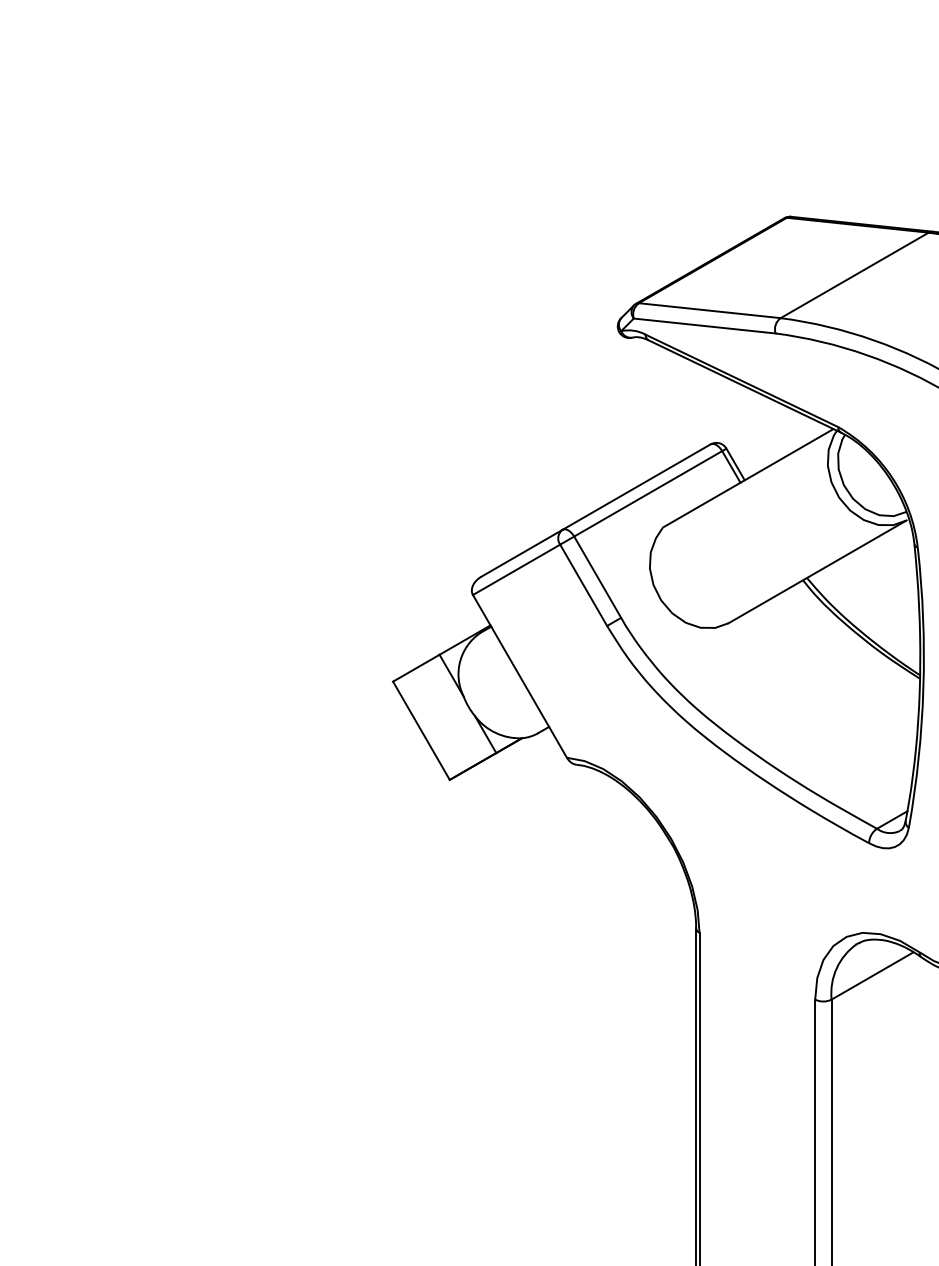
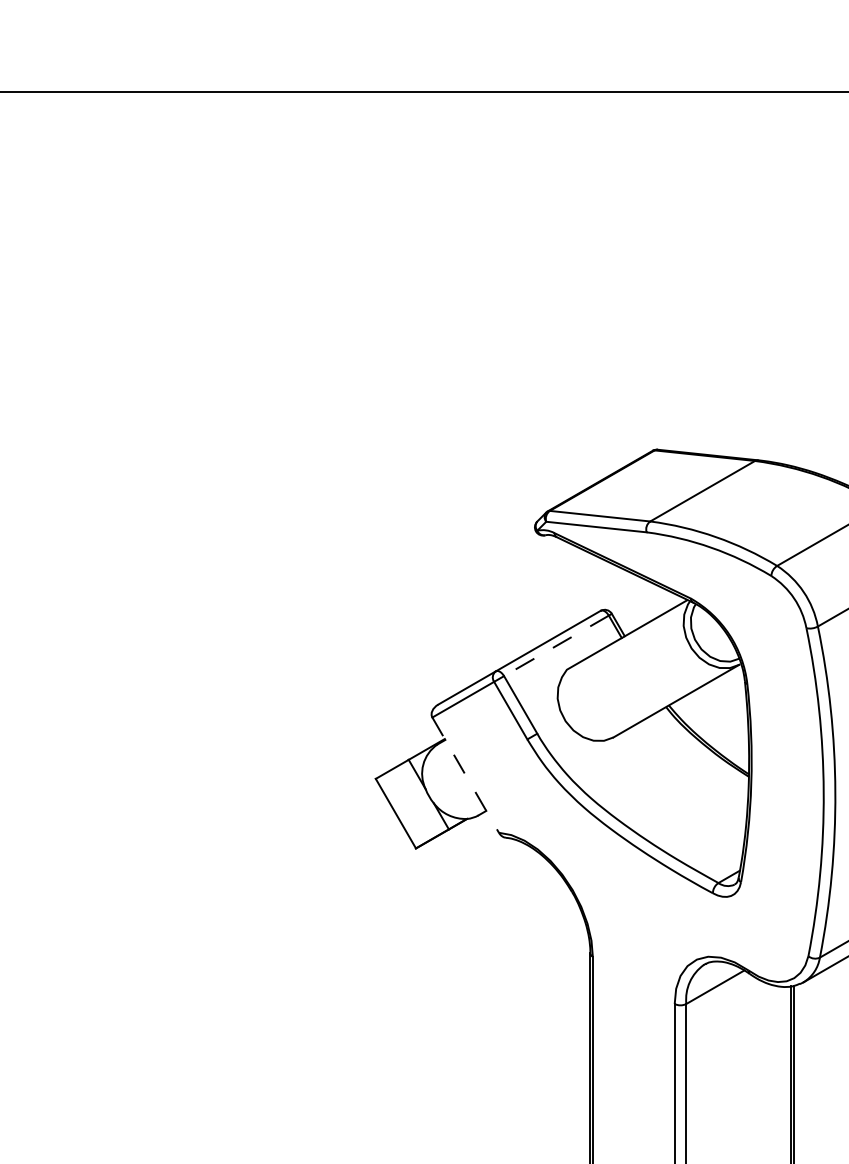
line: (648, 494) -> (556, 646), solid -> dashed
line: (519, 676) -> (465, 775), solid -> dashed

